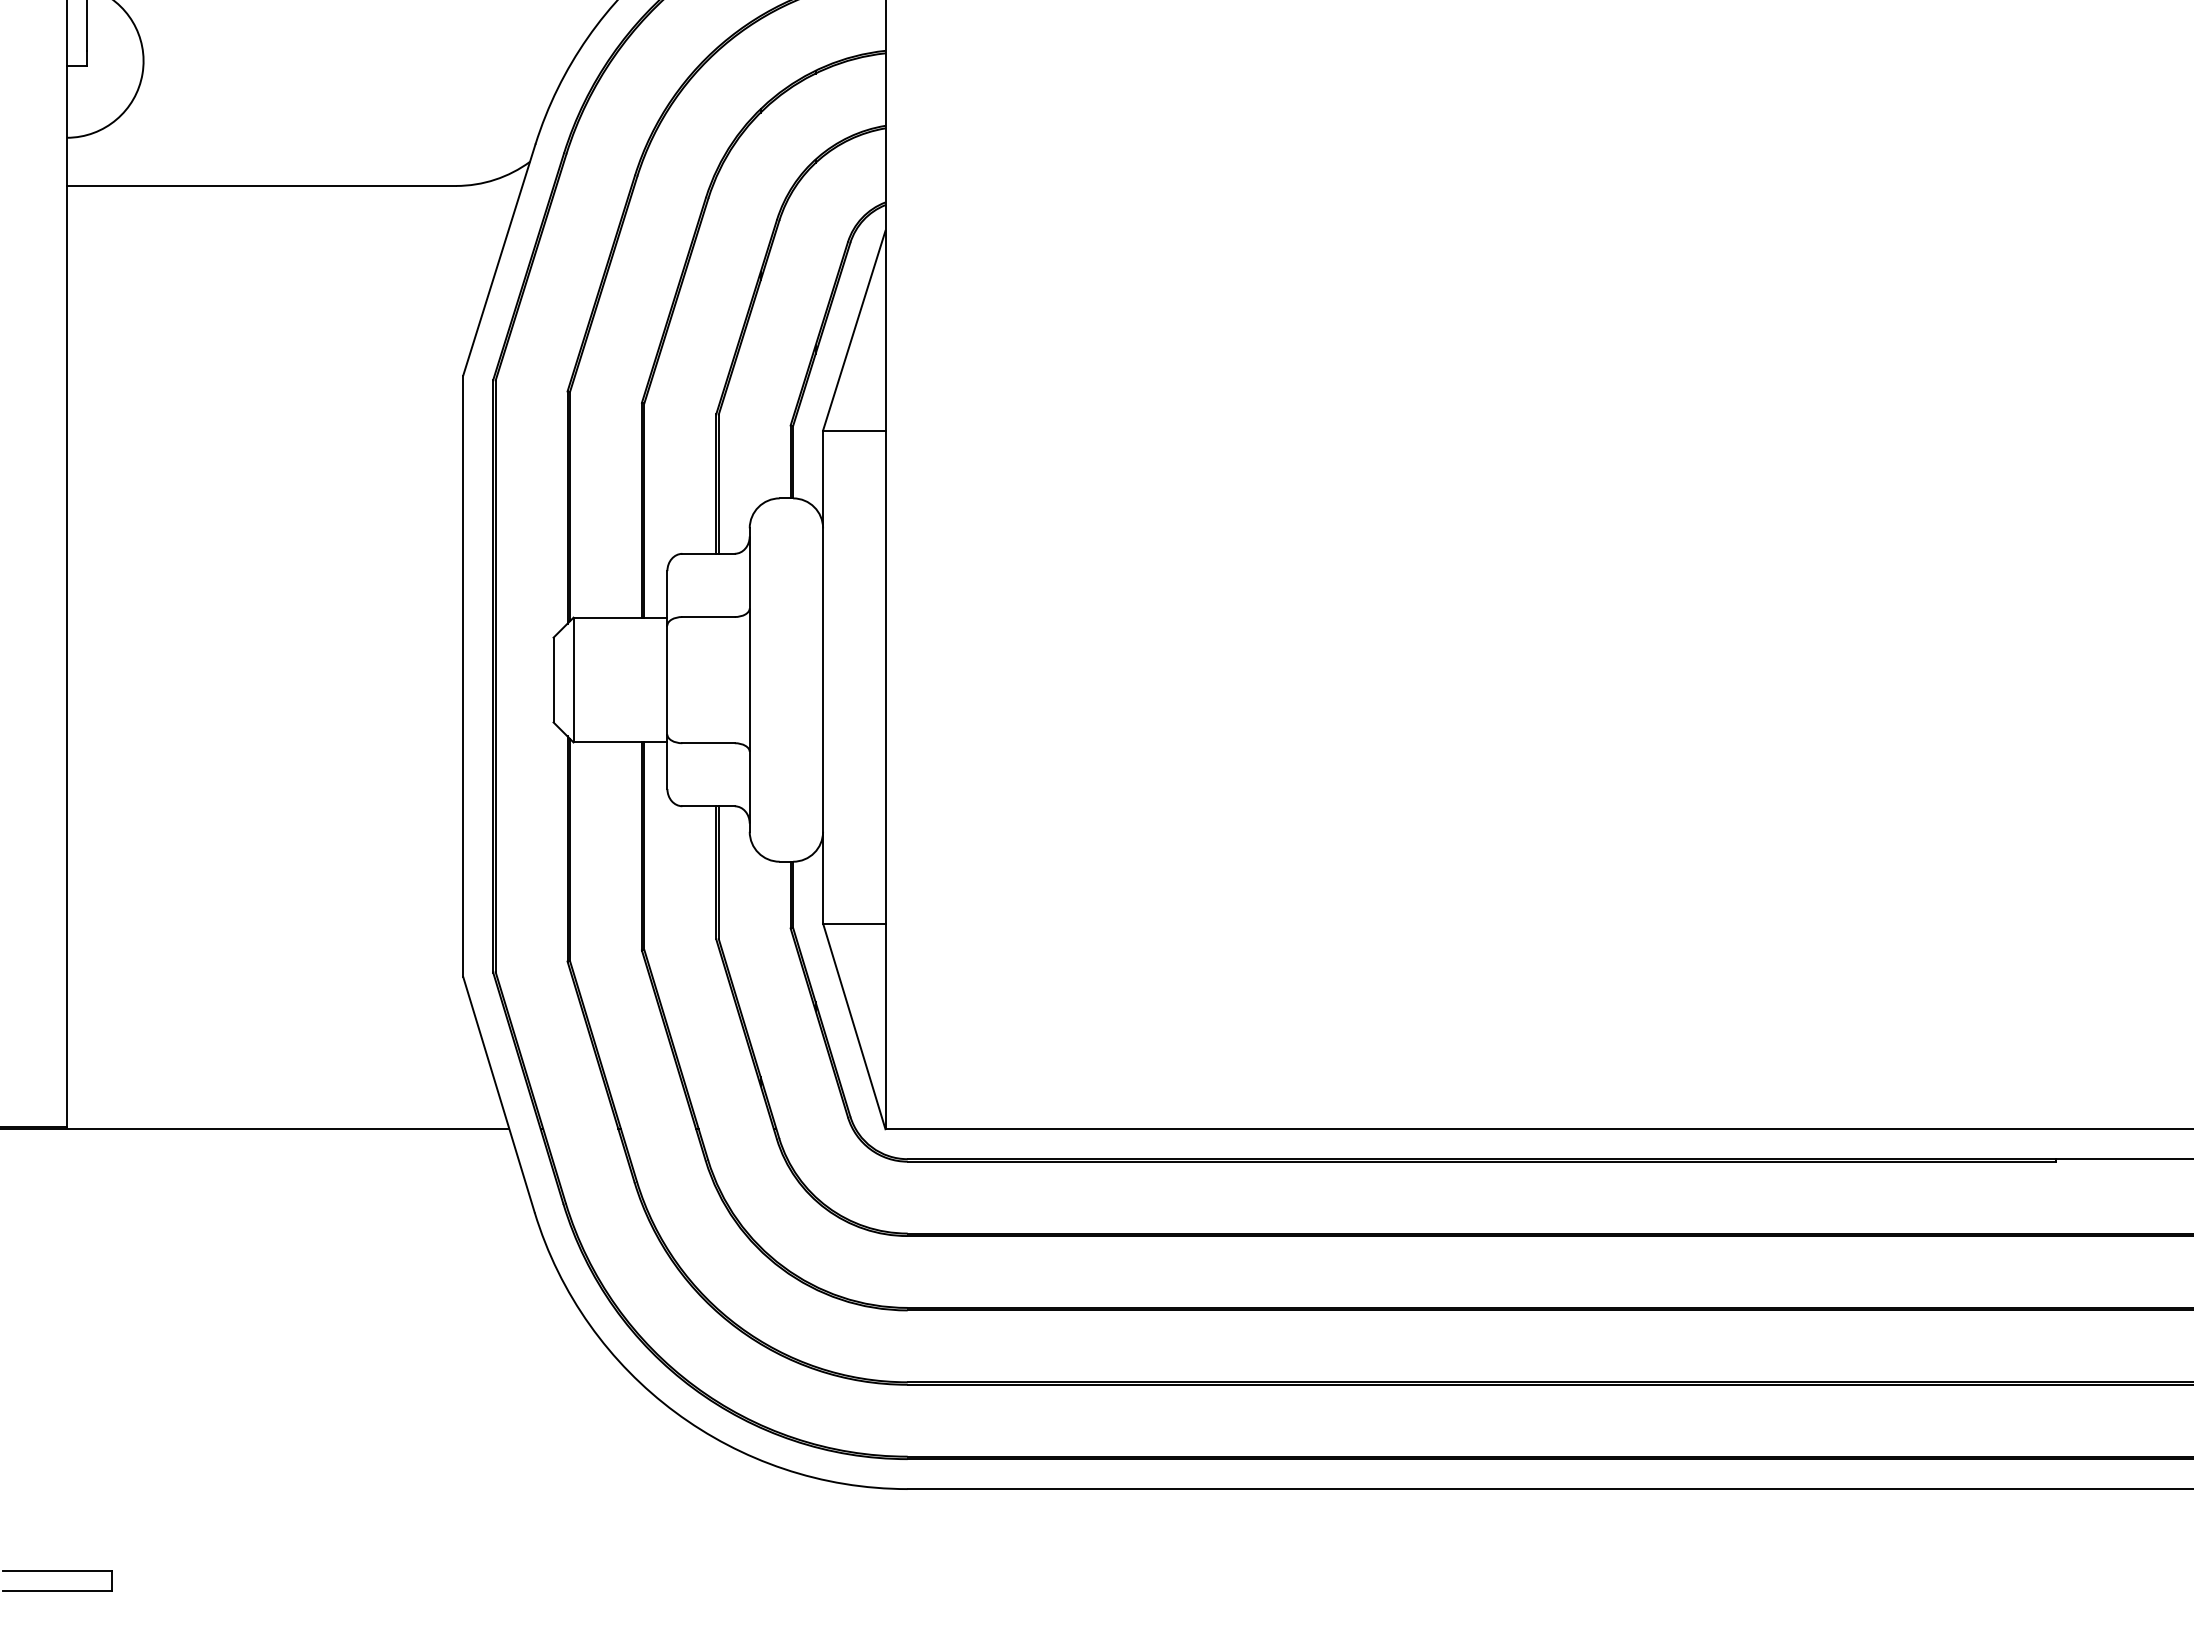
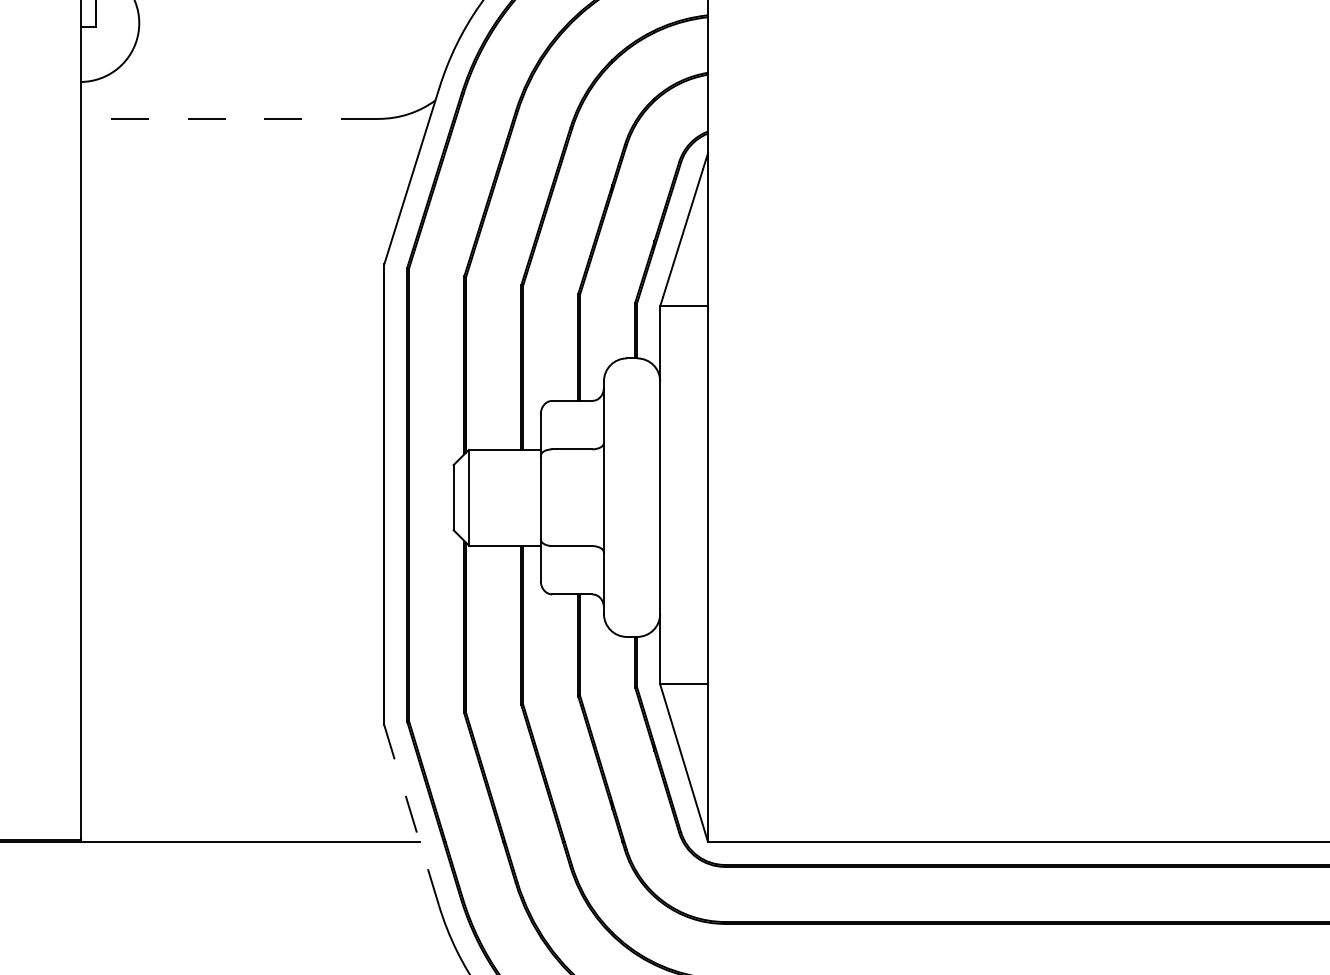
line: (261, 185) -> (229, 118), solid -> dashed
line: (498, 1094) -> (411, 815), solid -> dashed

